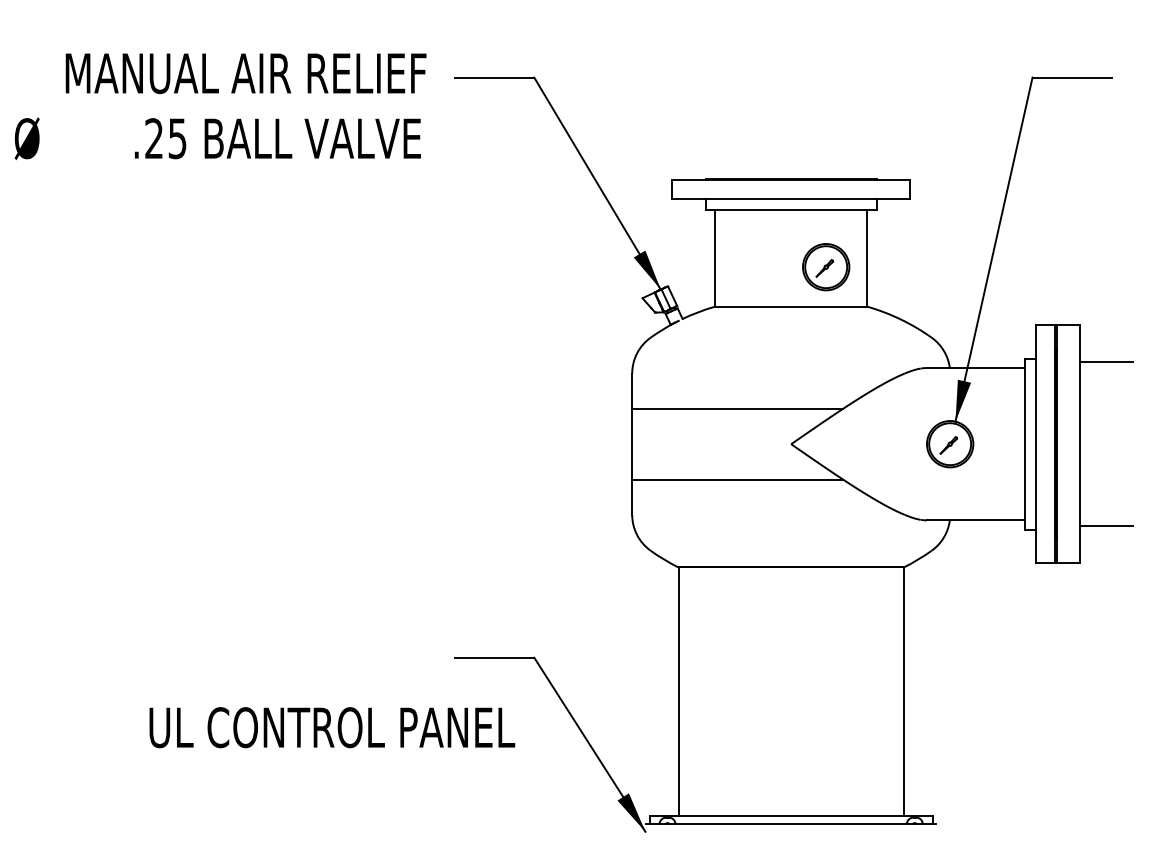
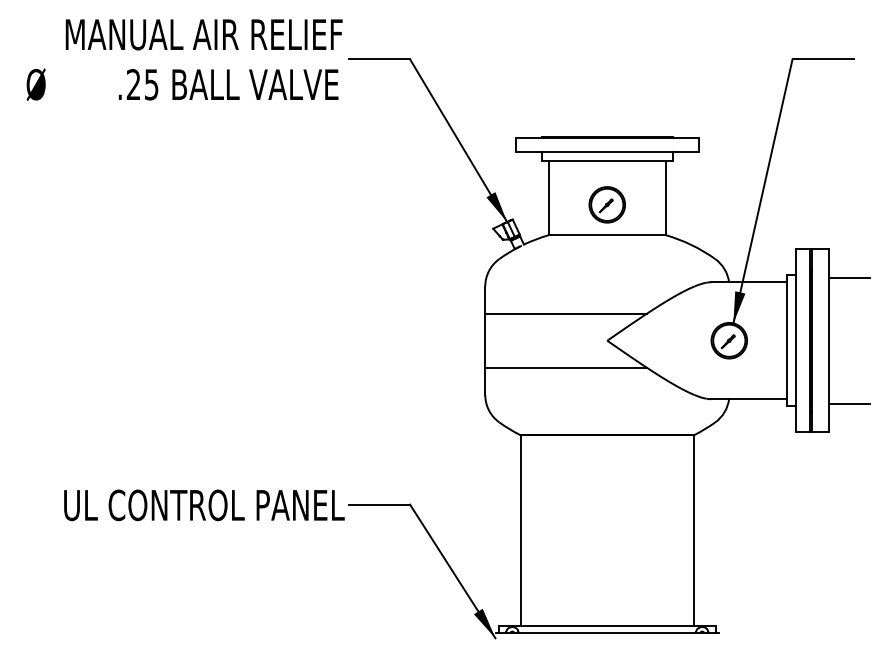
text: (220, 106) -> (184, 60), moved
part: (826, 267) -> (607, 205), moved
text: (332, 727) -> (204, 505), moved

